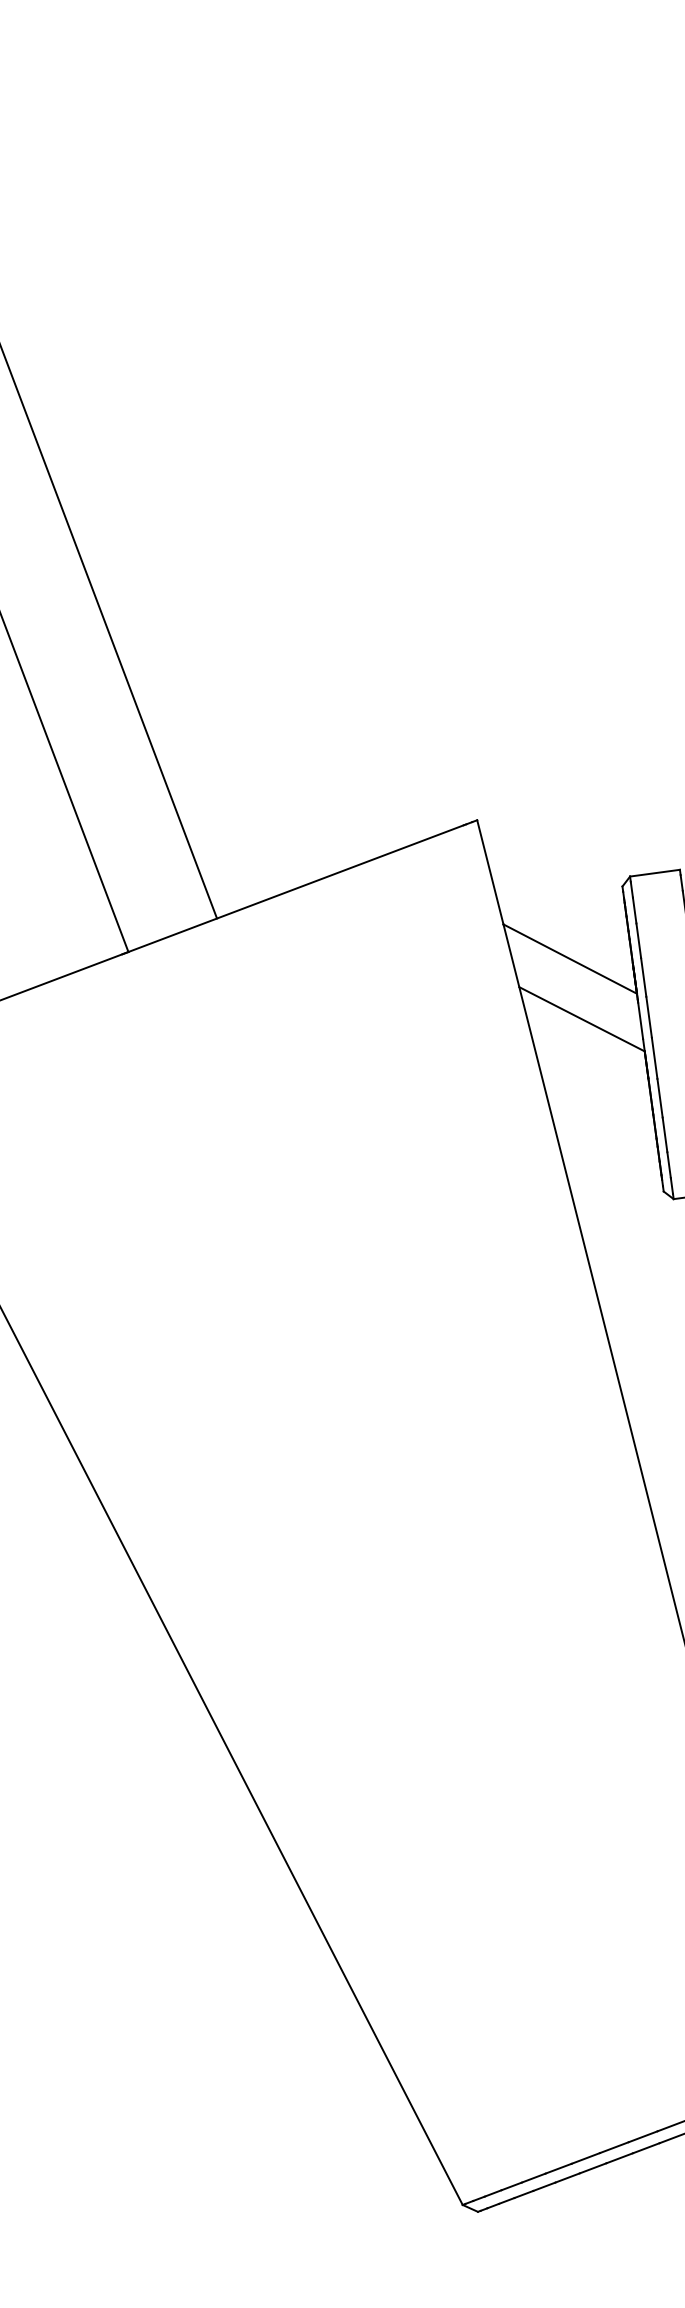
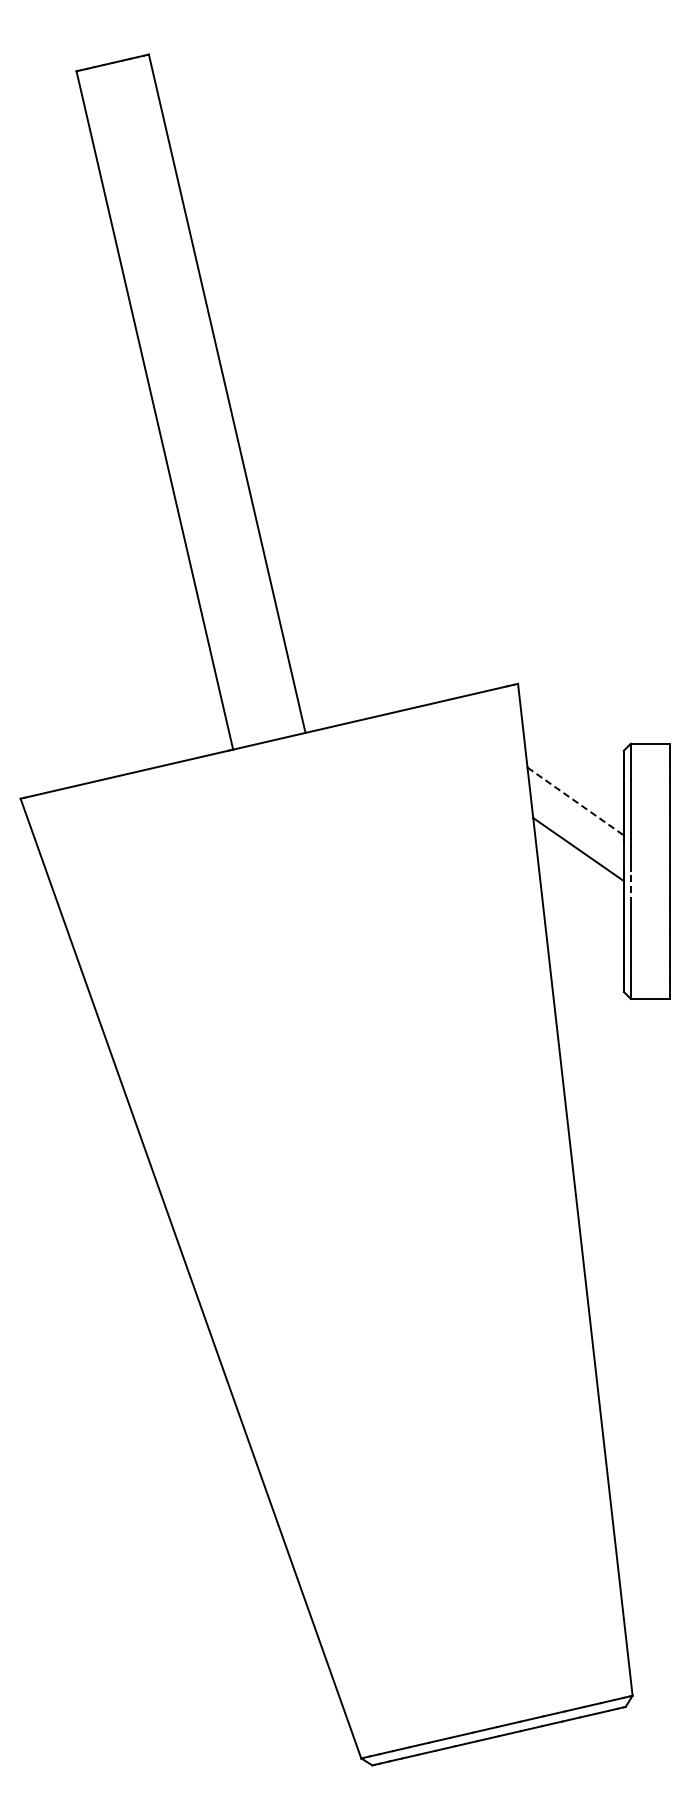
line: (569, 959) -> (575, 801), solid -> dashed
line: (654, 1058) -> (630, 887), solid -> dashed

